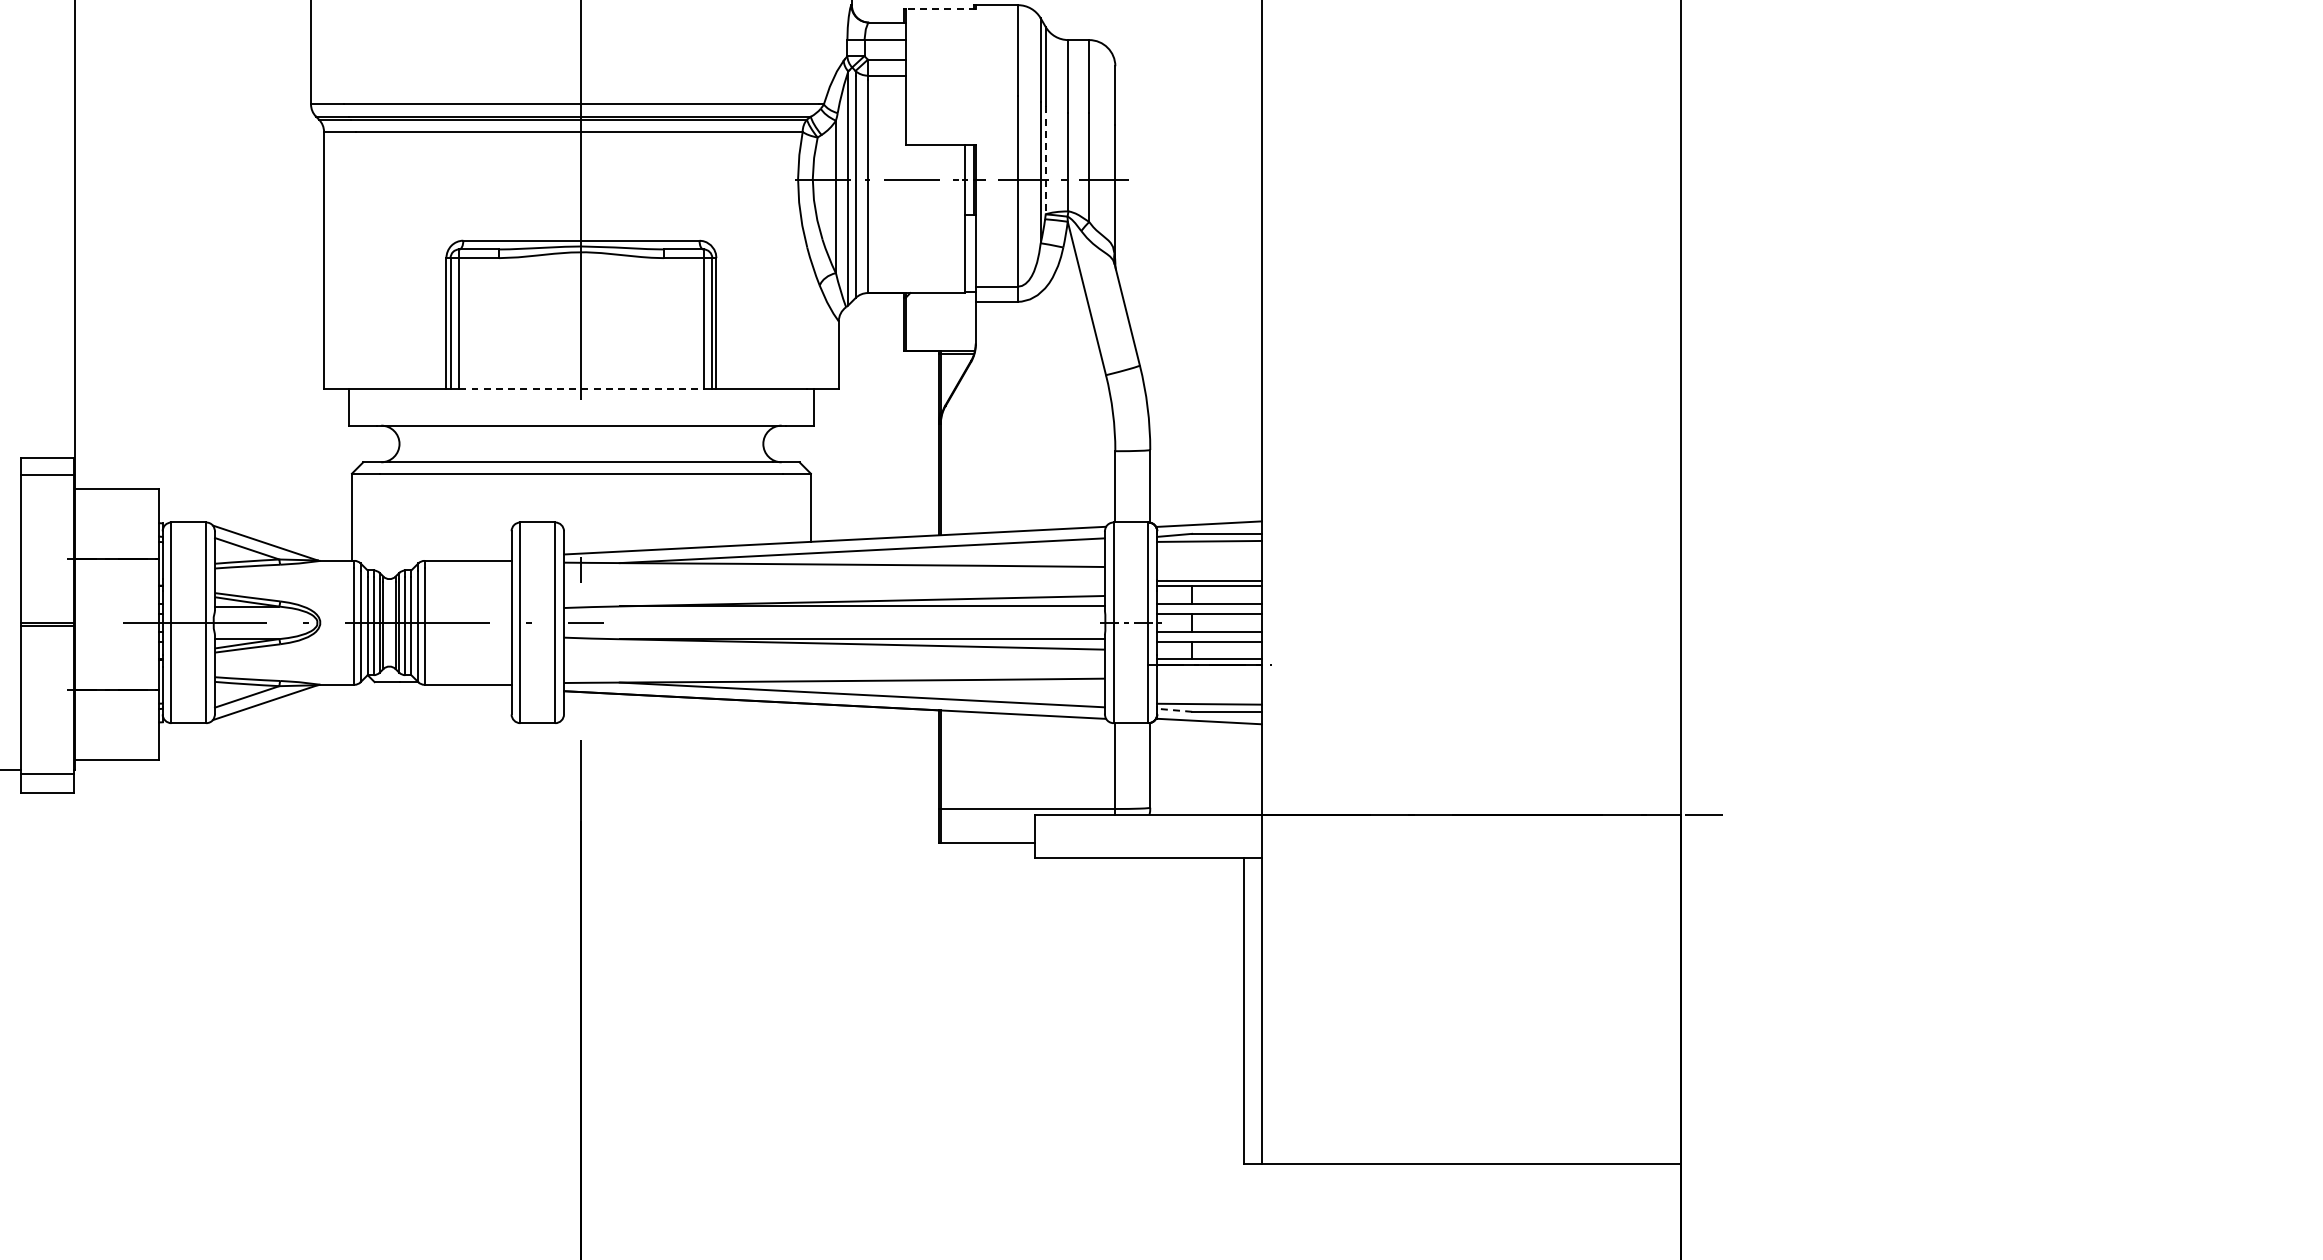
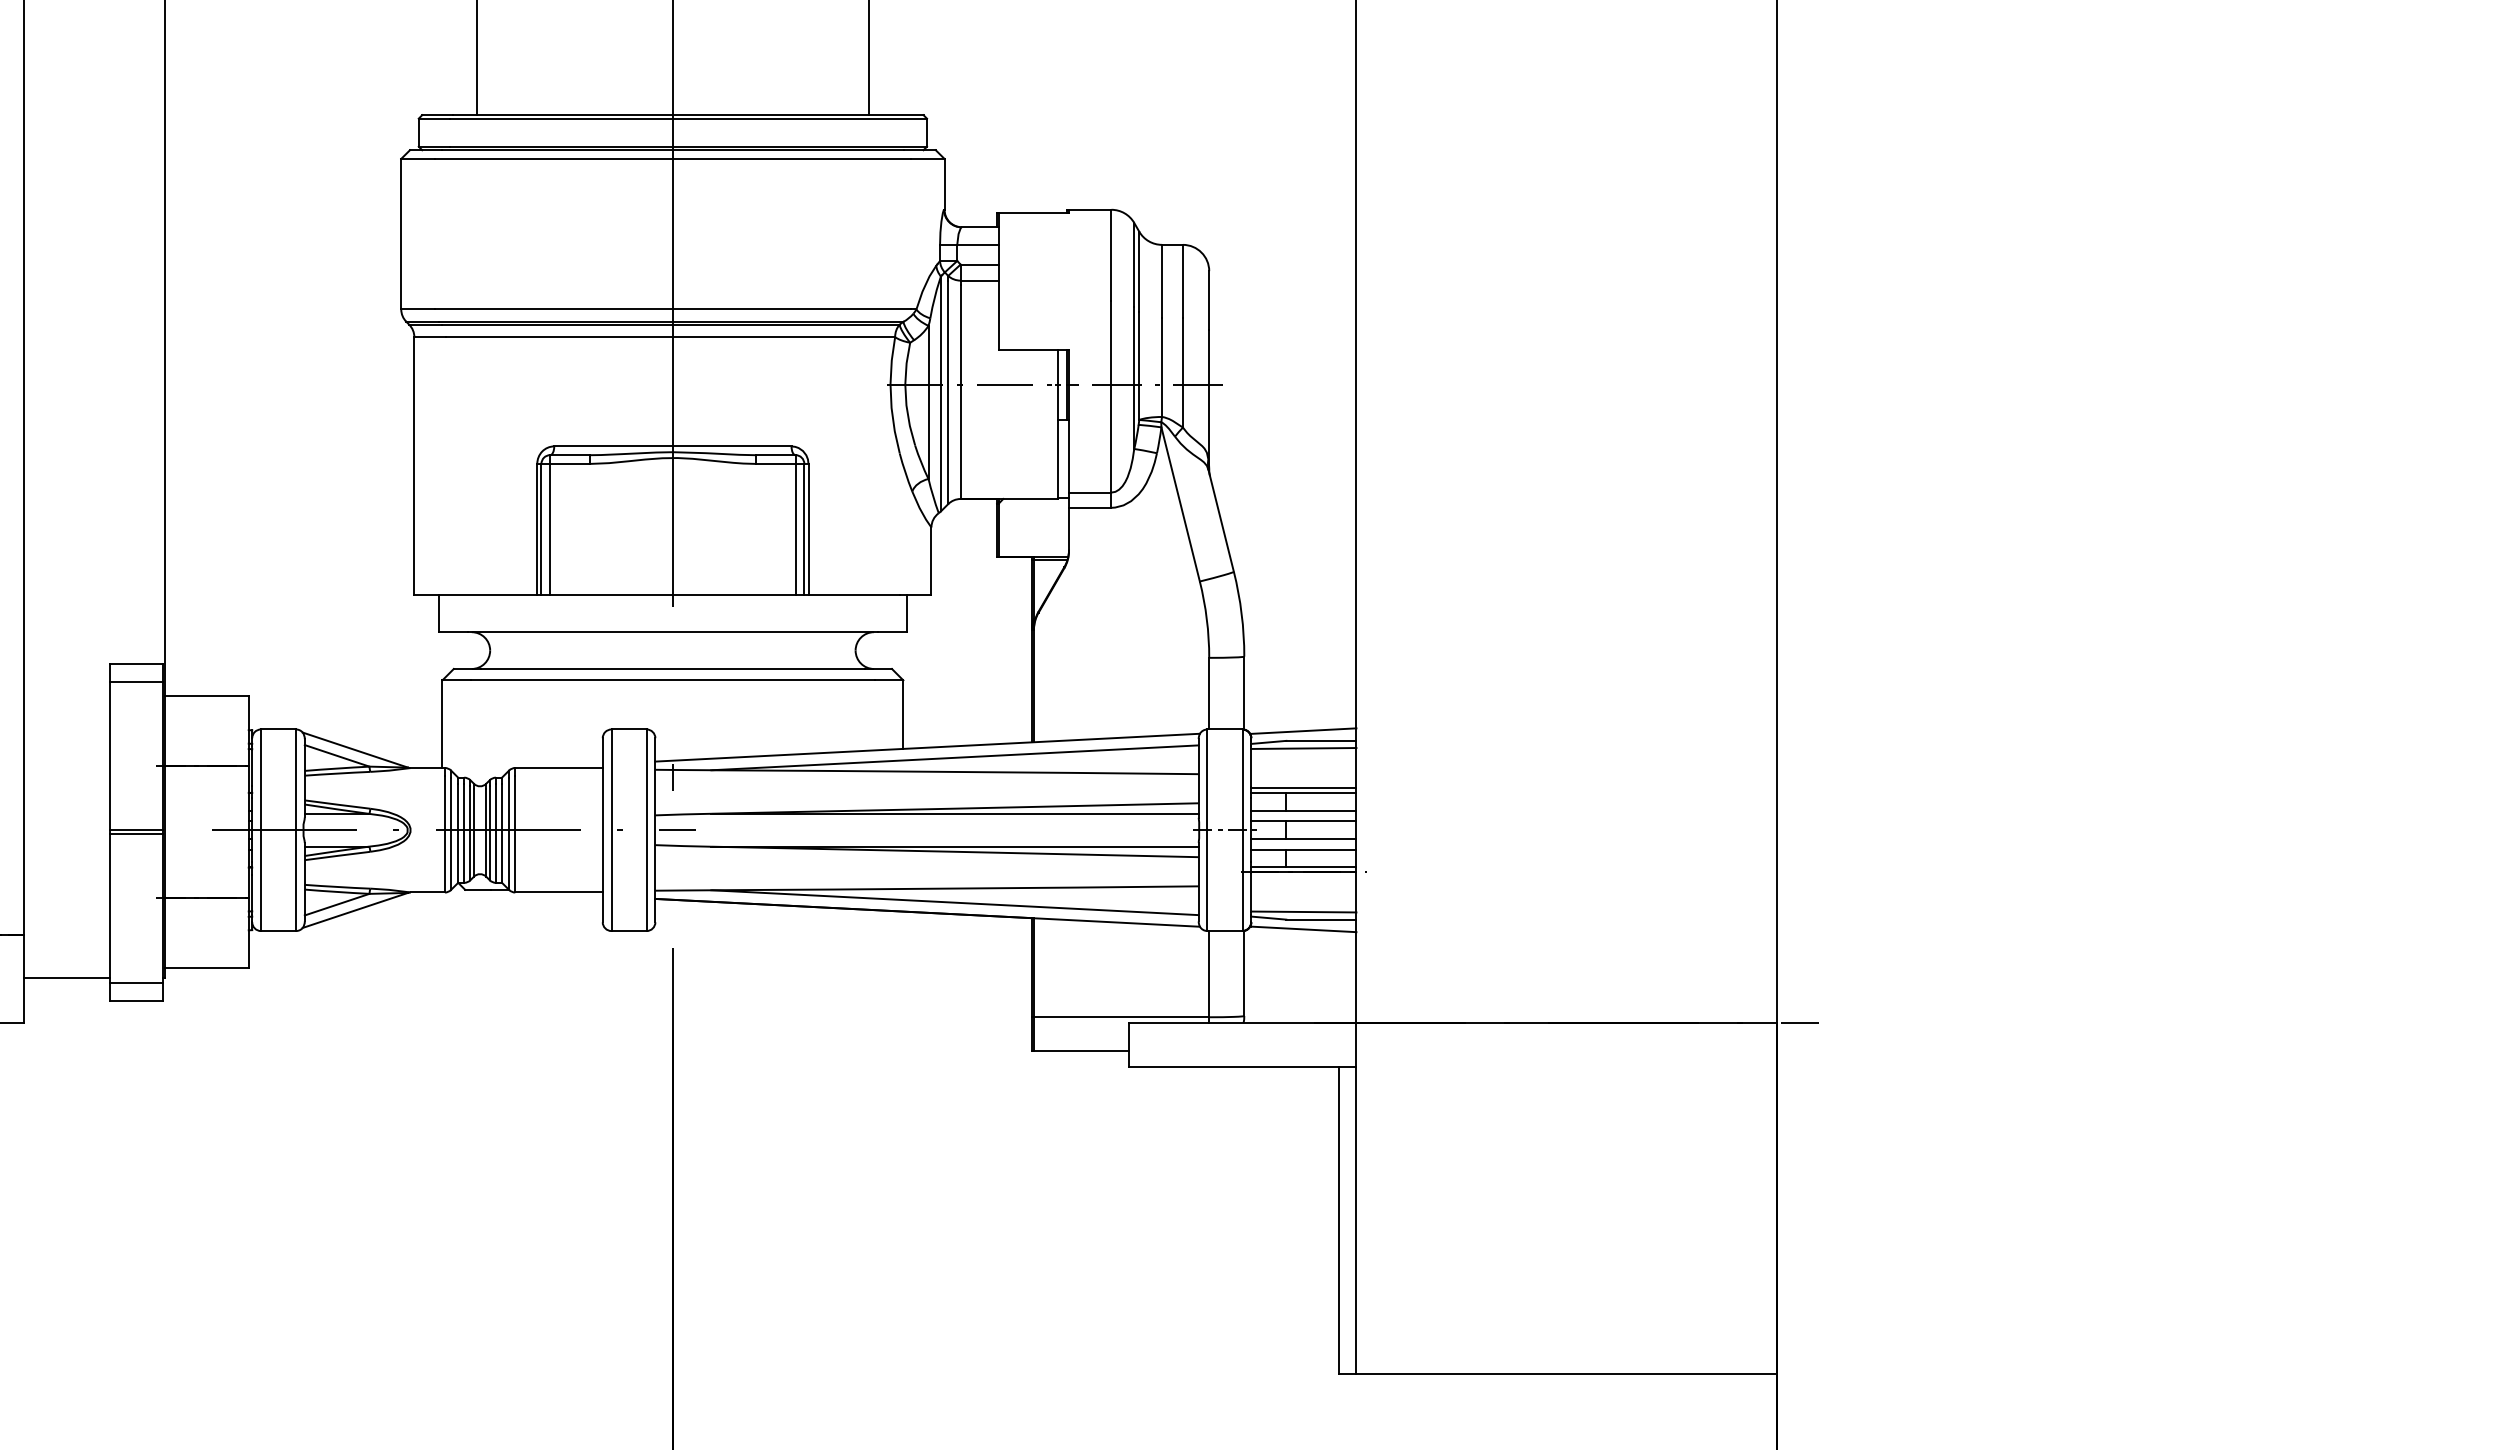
line: (940, 8) -> (1033, 213), dashed -> solid
line: (1045, 161) -> (1139, 366), dashed -> solid
line: (581, 389) -> (672, 595), dashed -> solid
line: (1174, 710) -> (1268, 918), dashed -> solid

